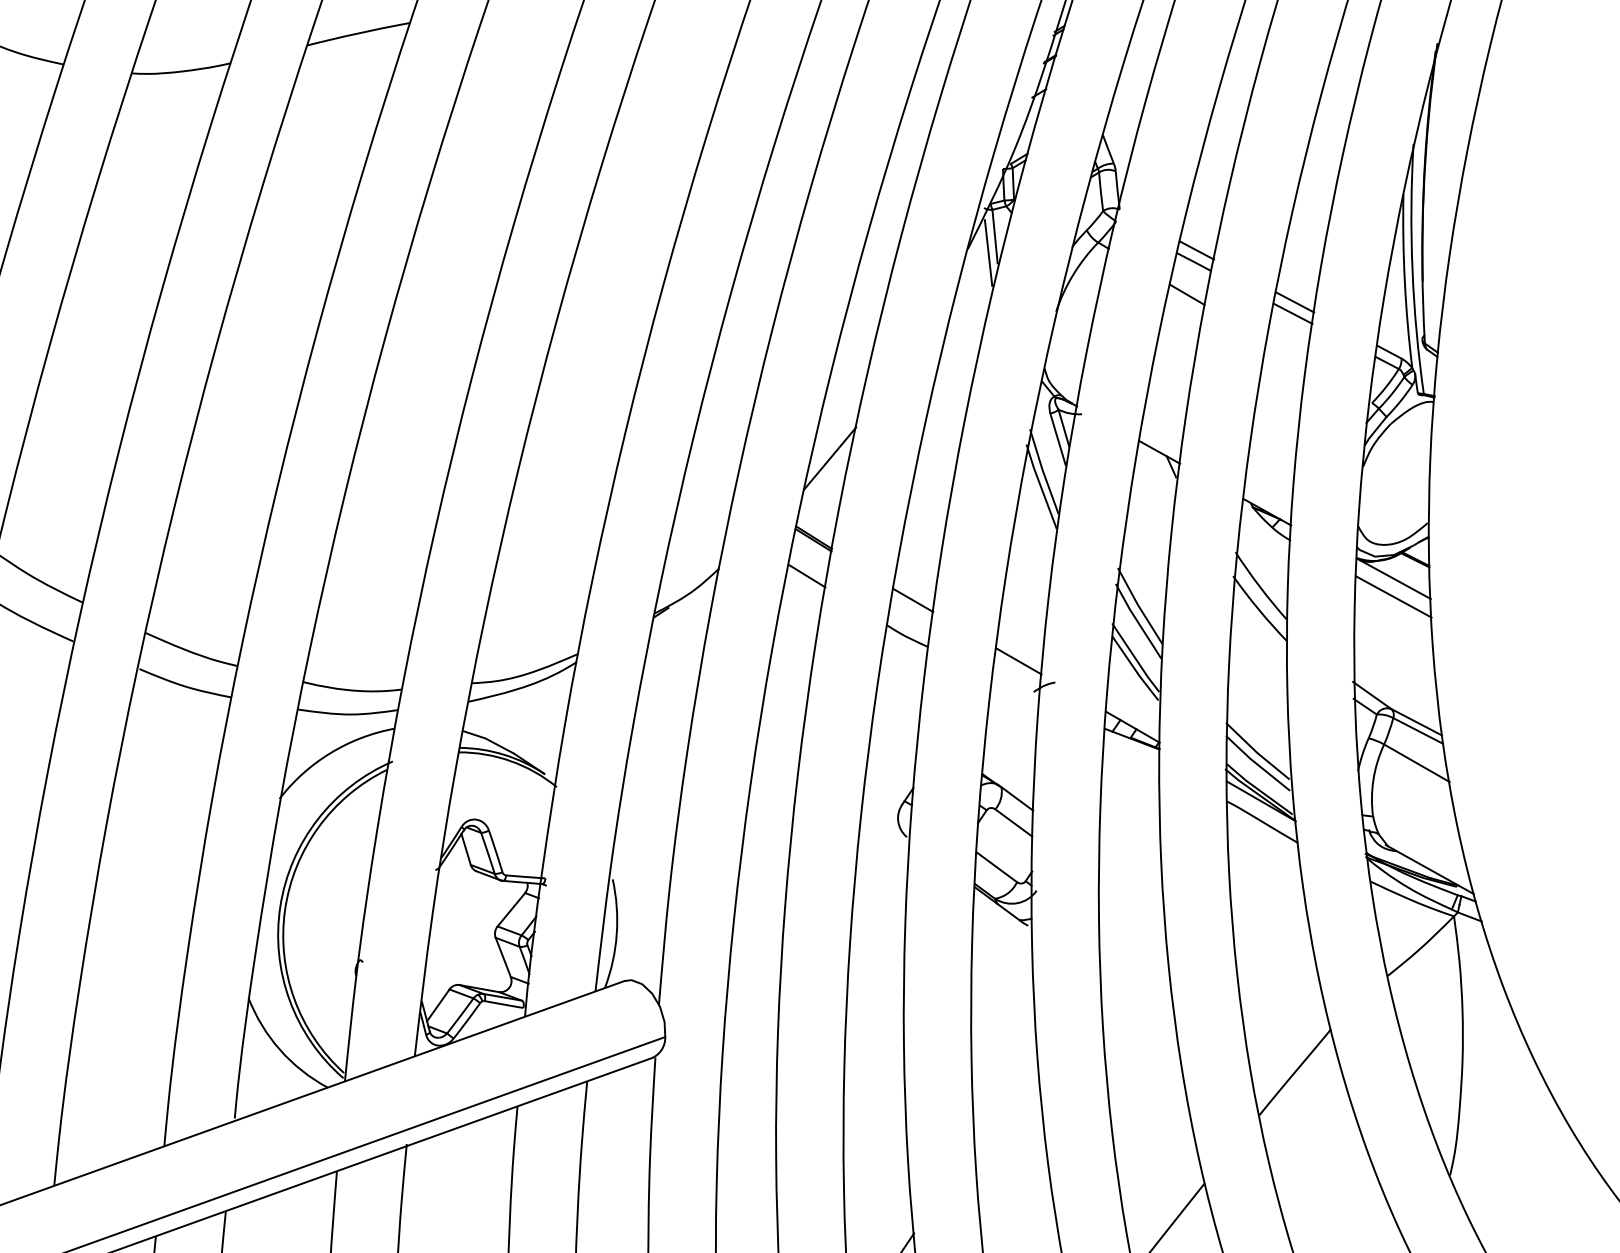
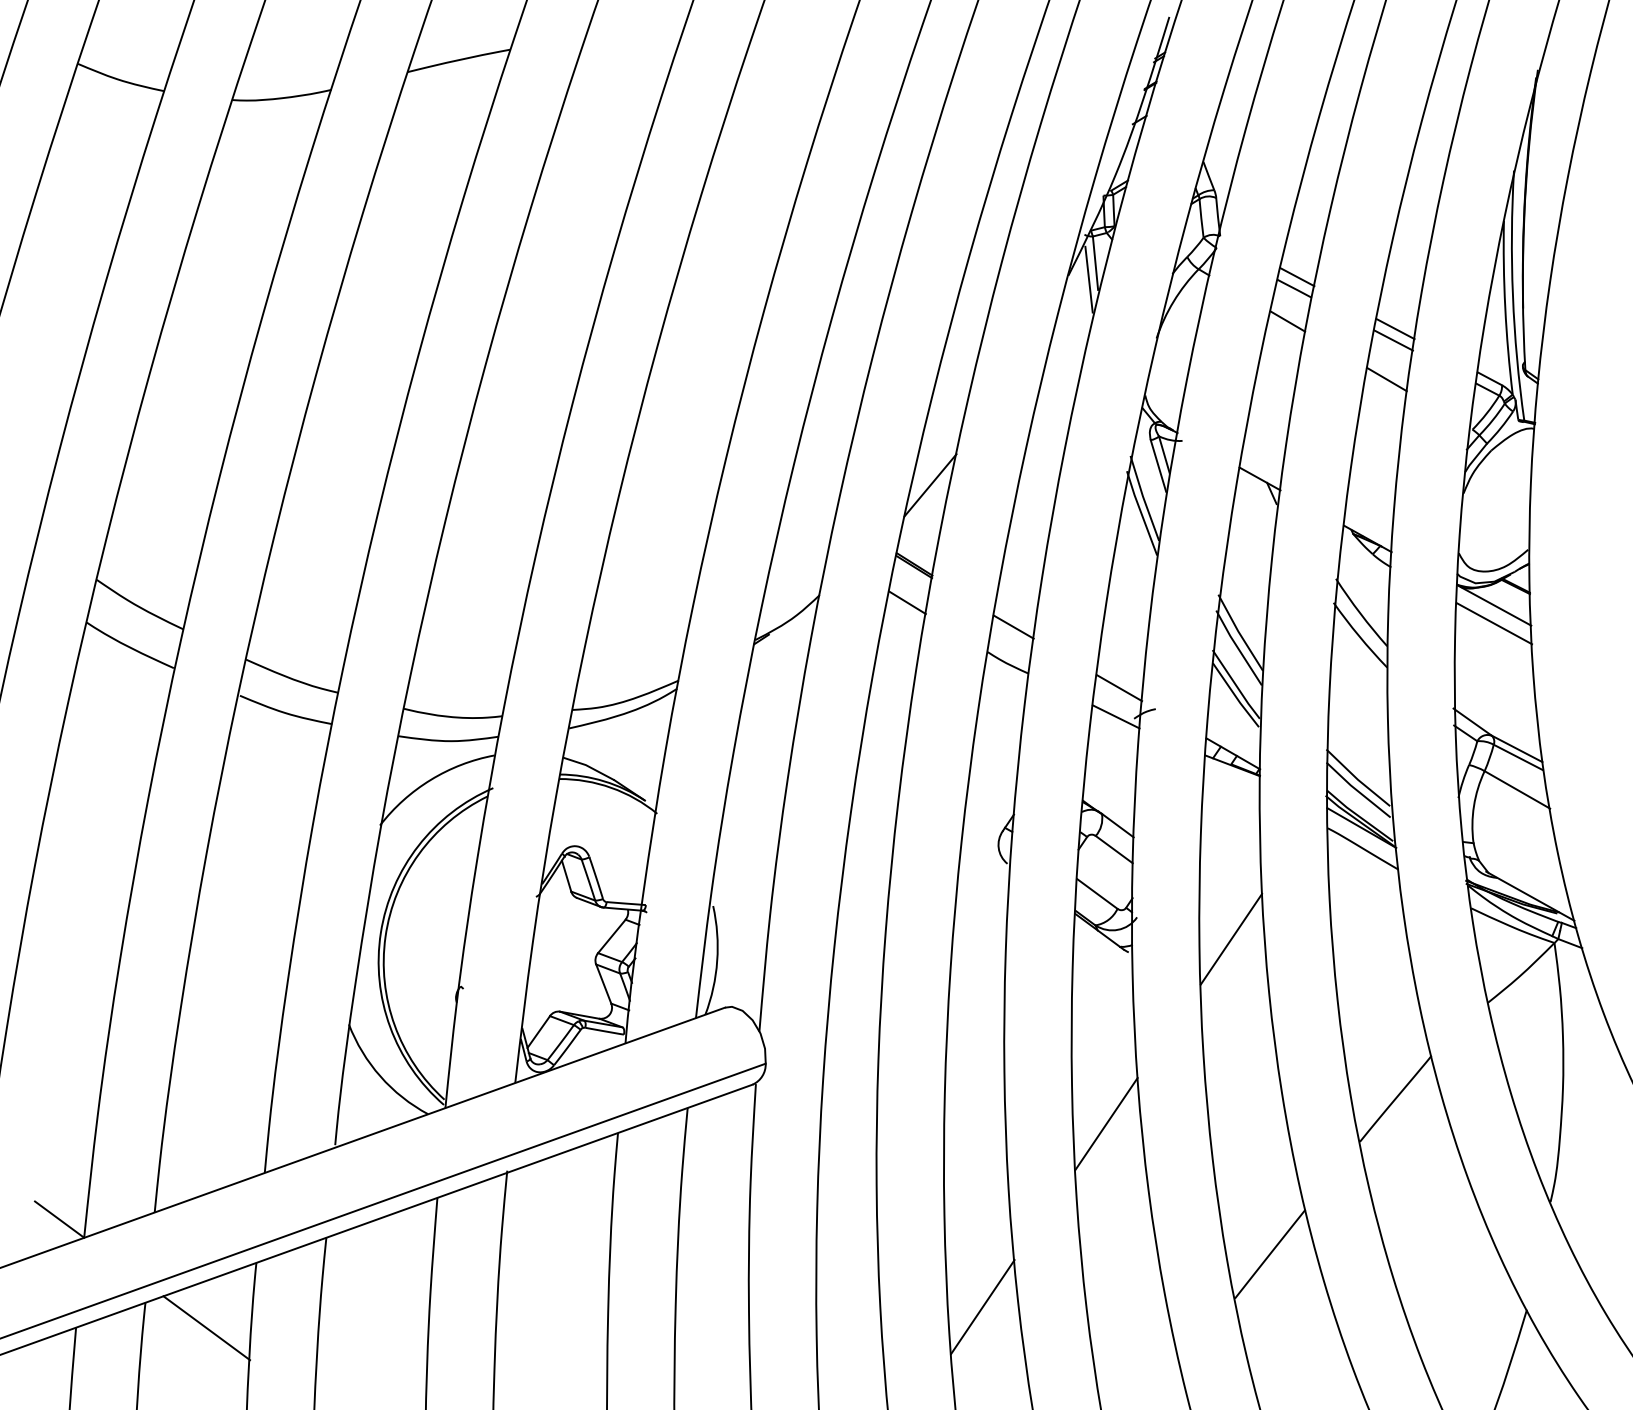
line: (1286, 352) -> (1386, 379), added
line: (1015, 689) -> (1115, 716), added
line: (1131, 911) -> (1231, 938), added
line: (1006, 1096) -> (1106, 1123), added

